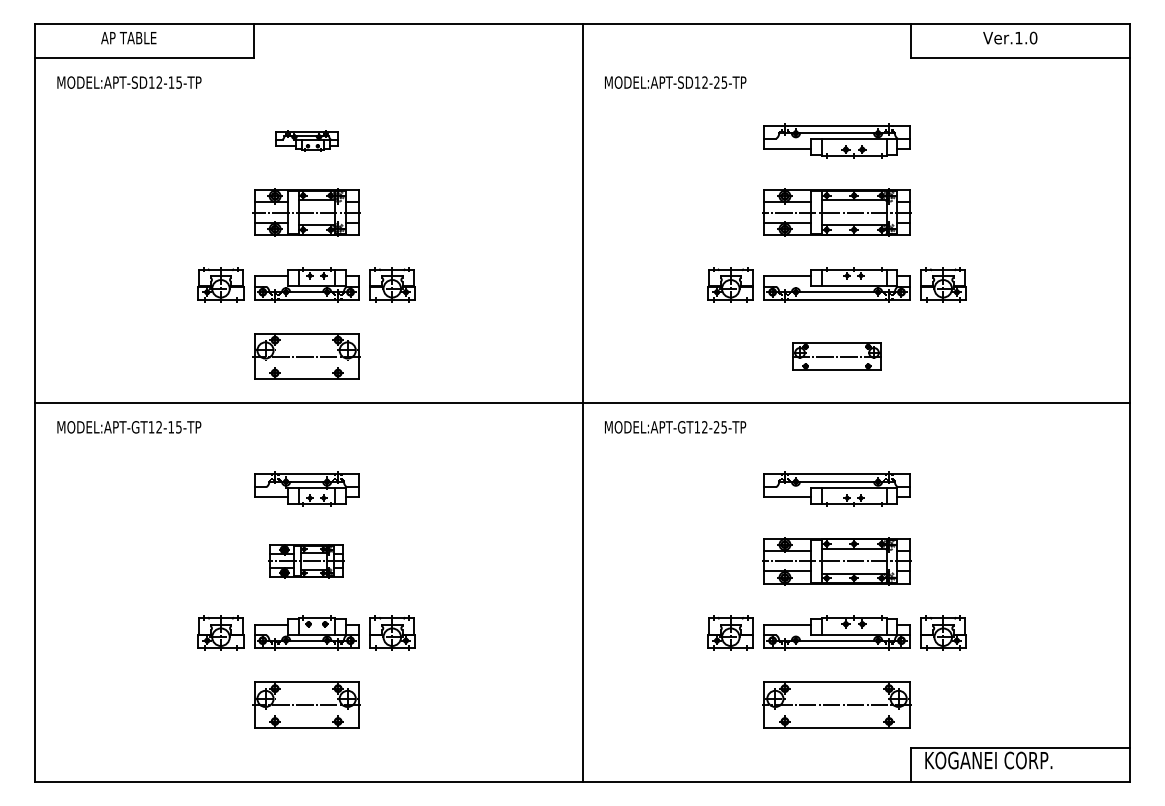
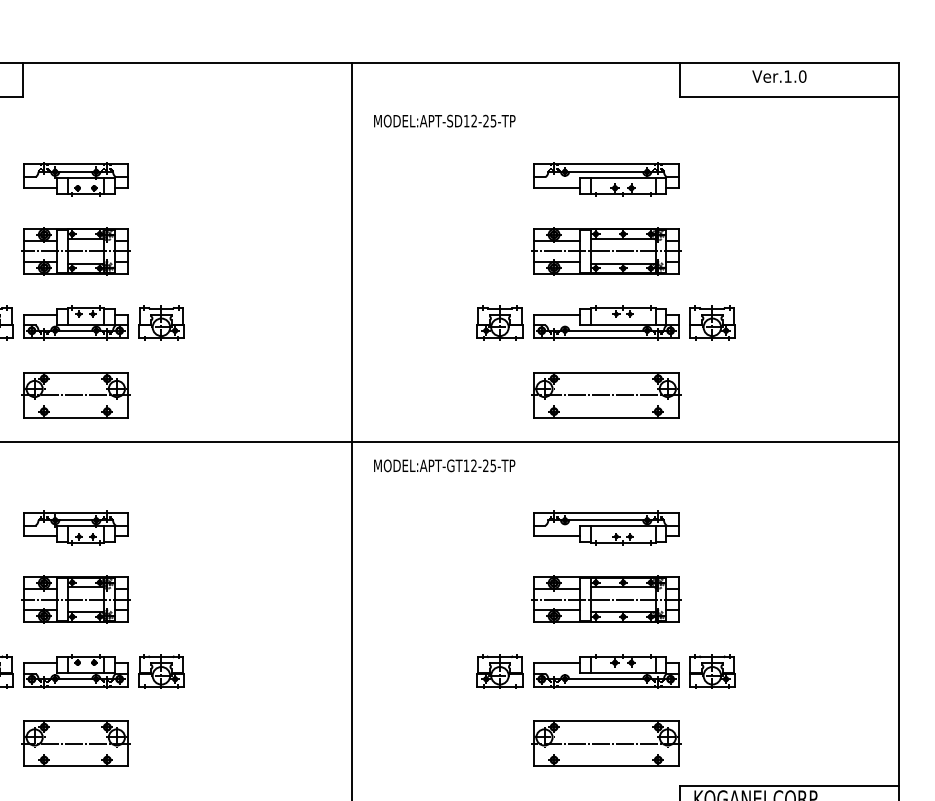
part: (306, 140) -> (75, 179), size x1.67
part: (836, 356) -> (605, 395), size x1.67
part: (306, 561) -> (75, 600), size x1.43

